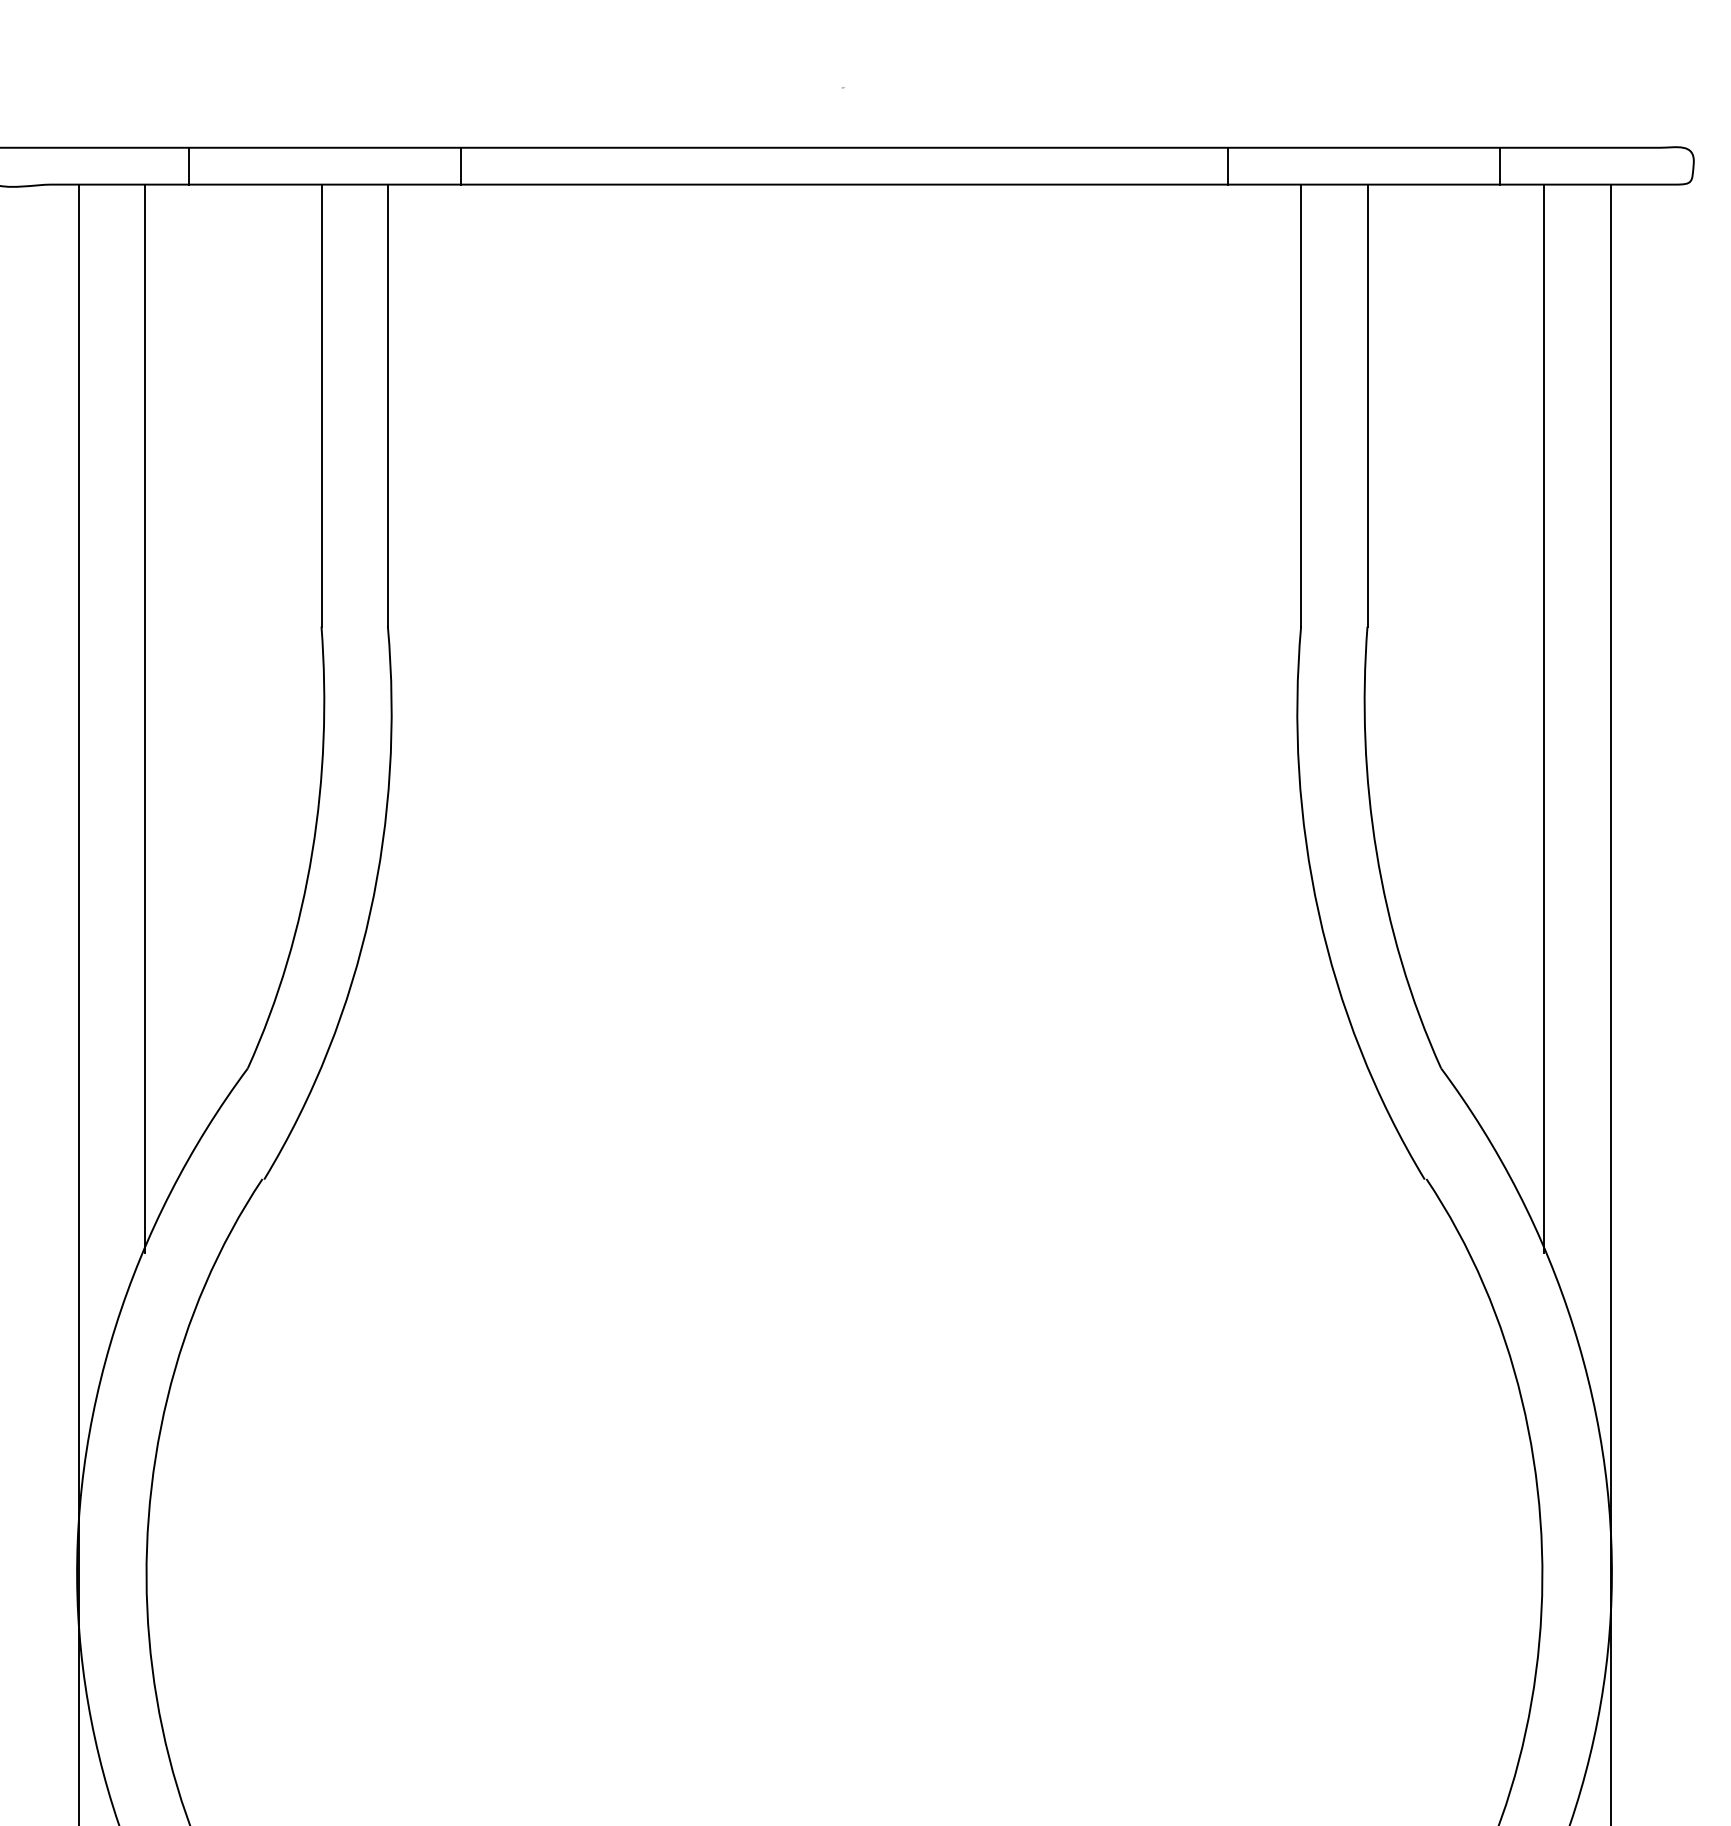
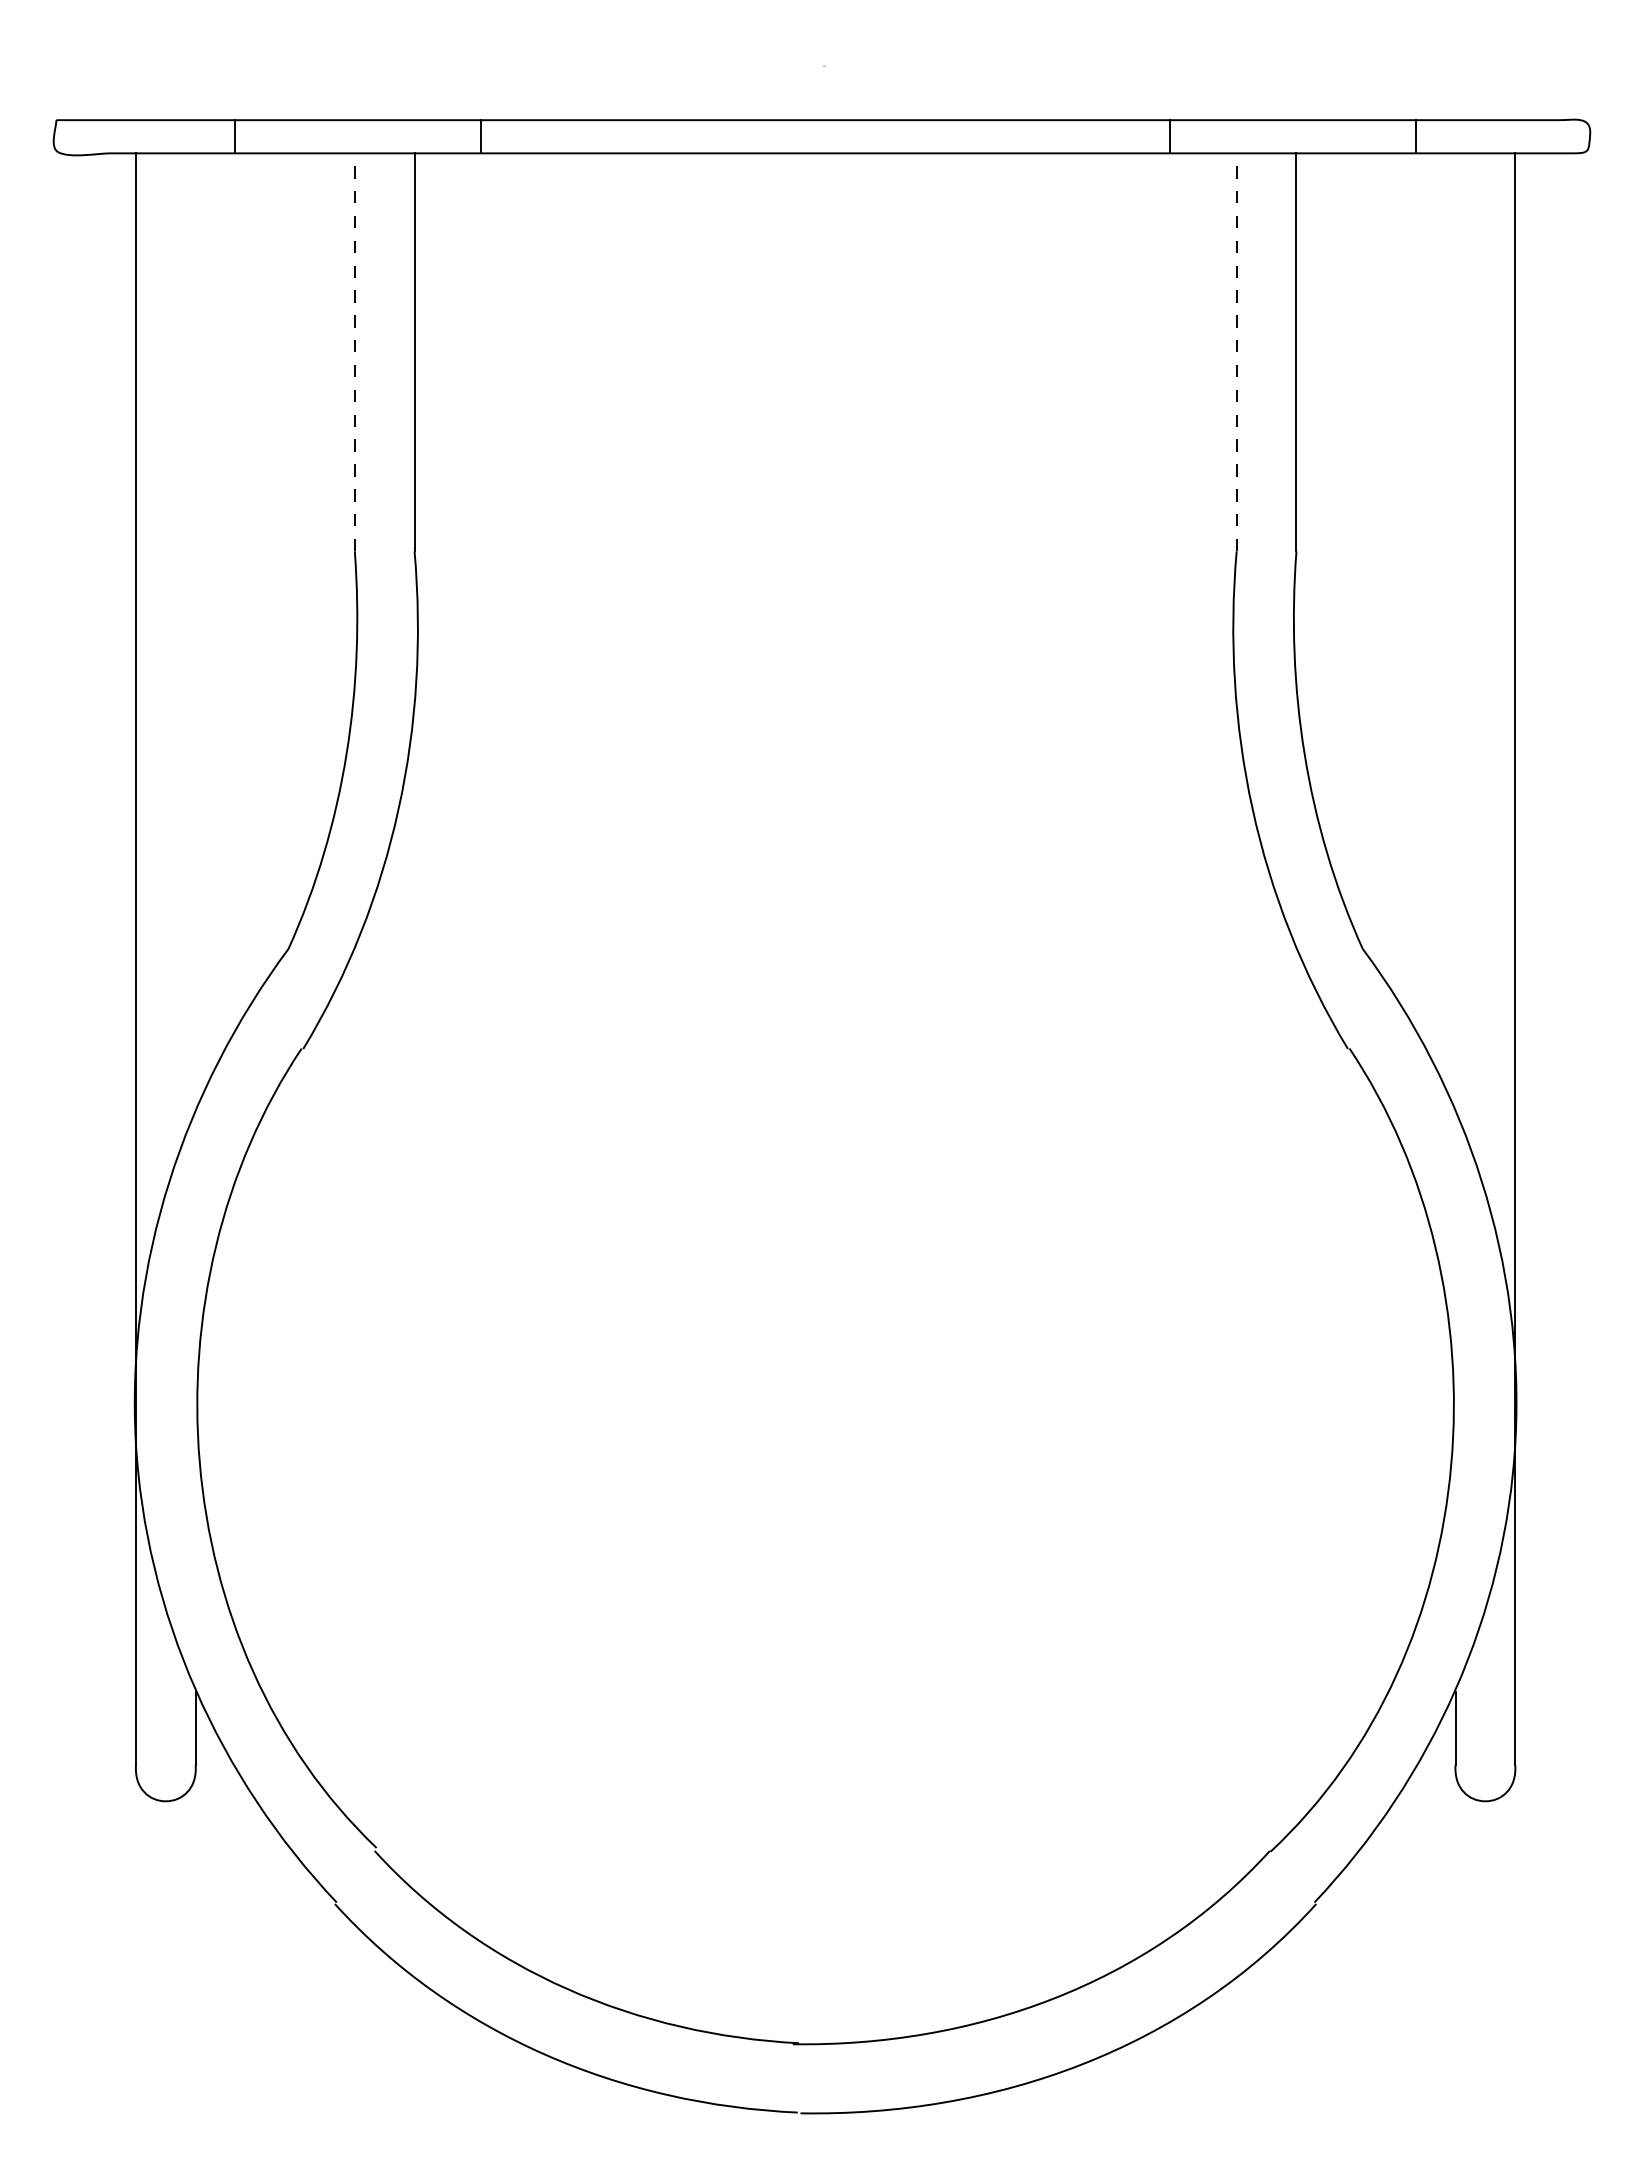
line: (321, 405) -> (354, 352), solid -> dashed
line: (1300, 405) -> (1236, 352), solid -> dashed
line: (144, 717) -> (195, 633), removed
line: (1544, 717) -> (1455, 633), removed

